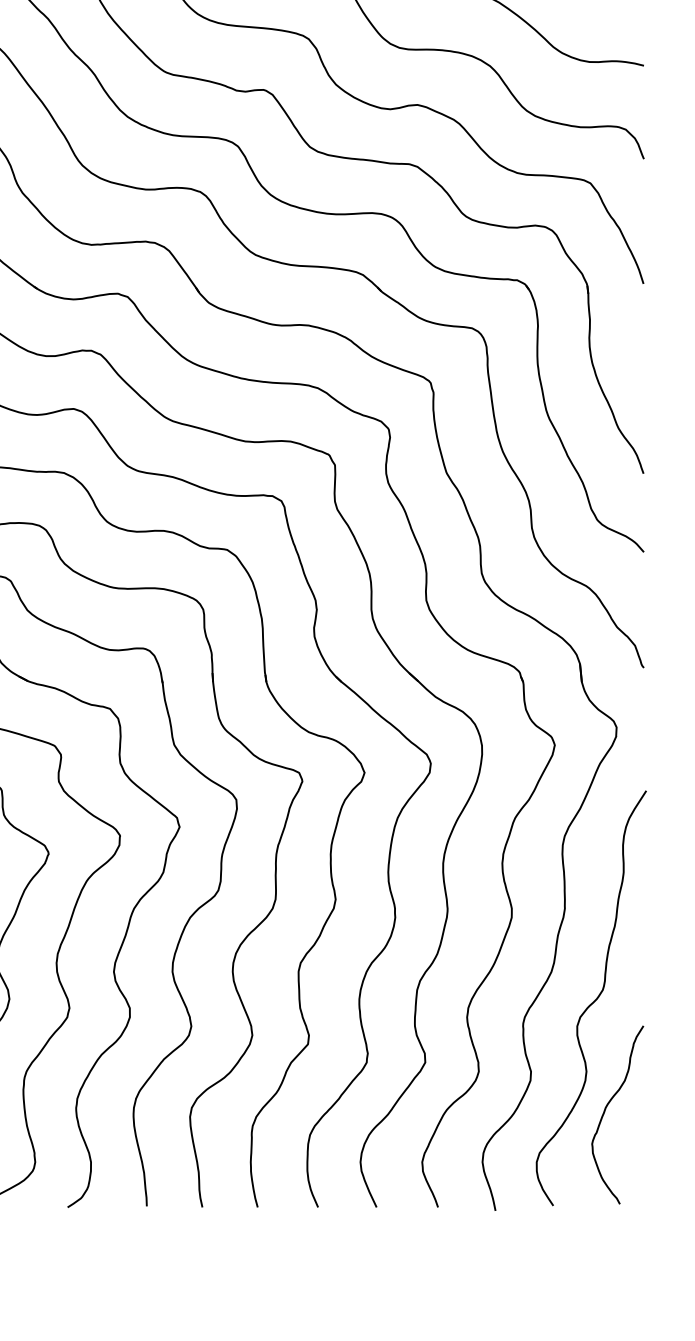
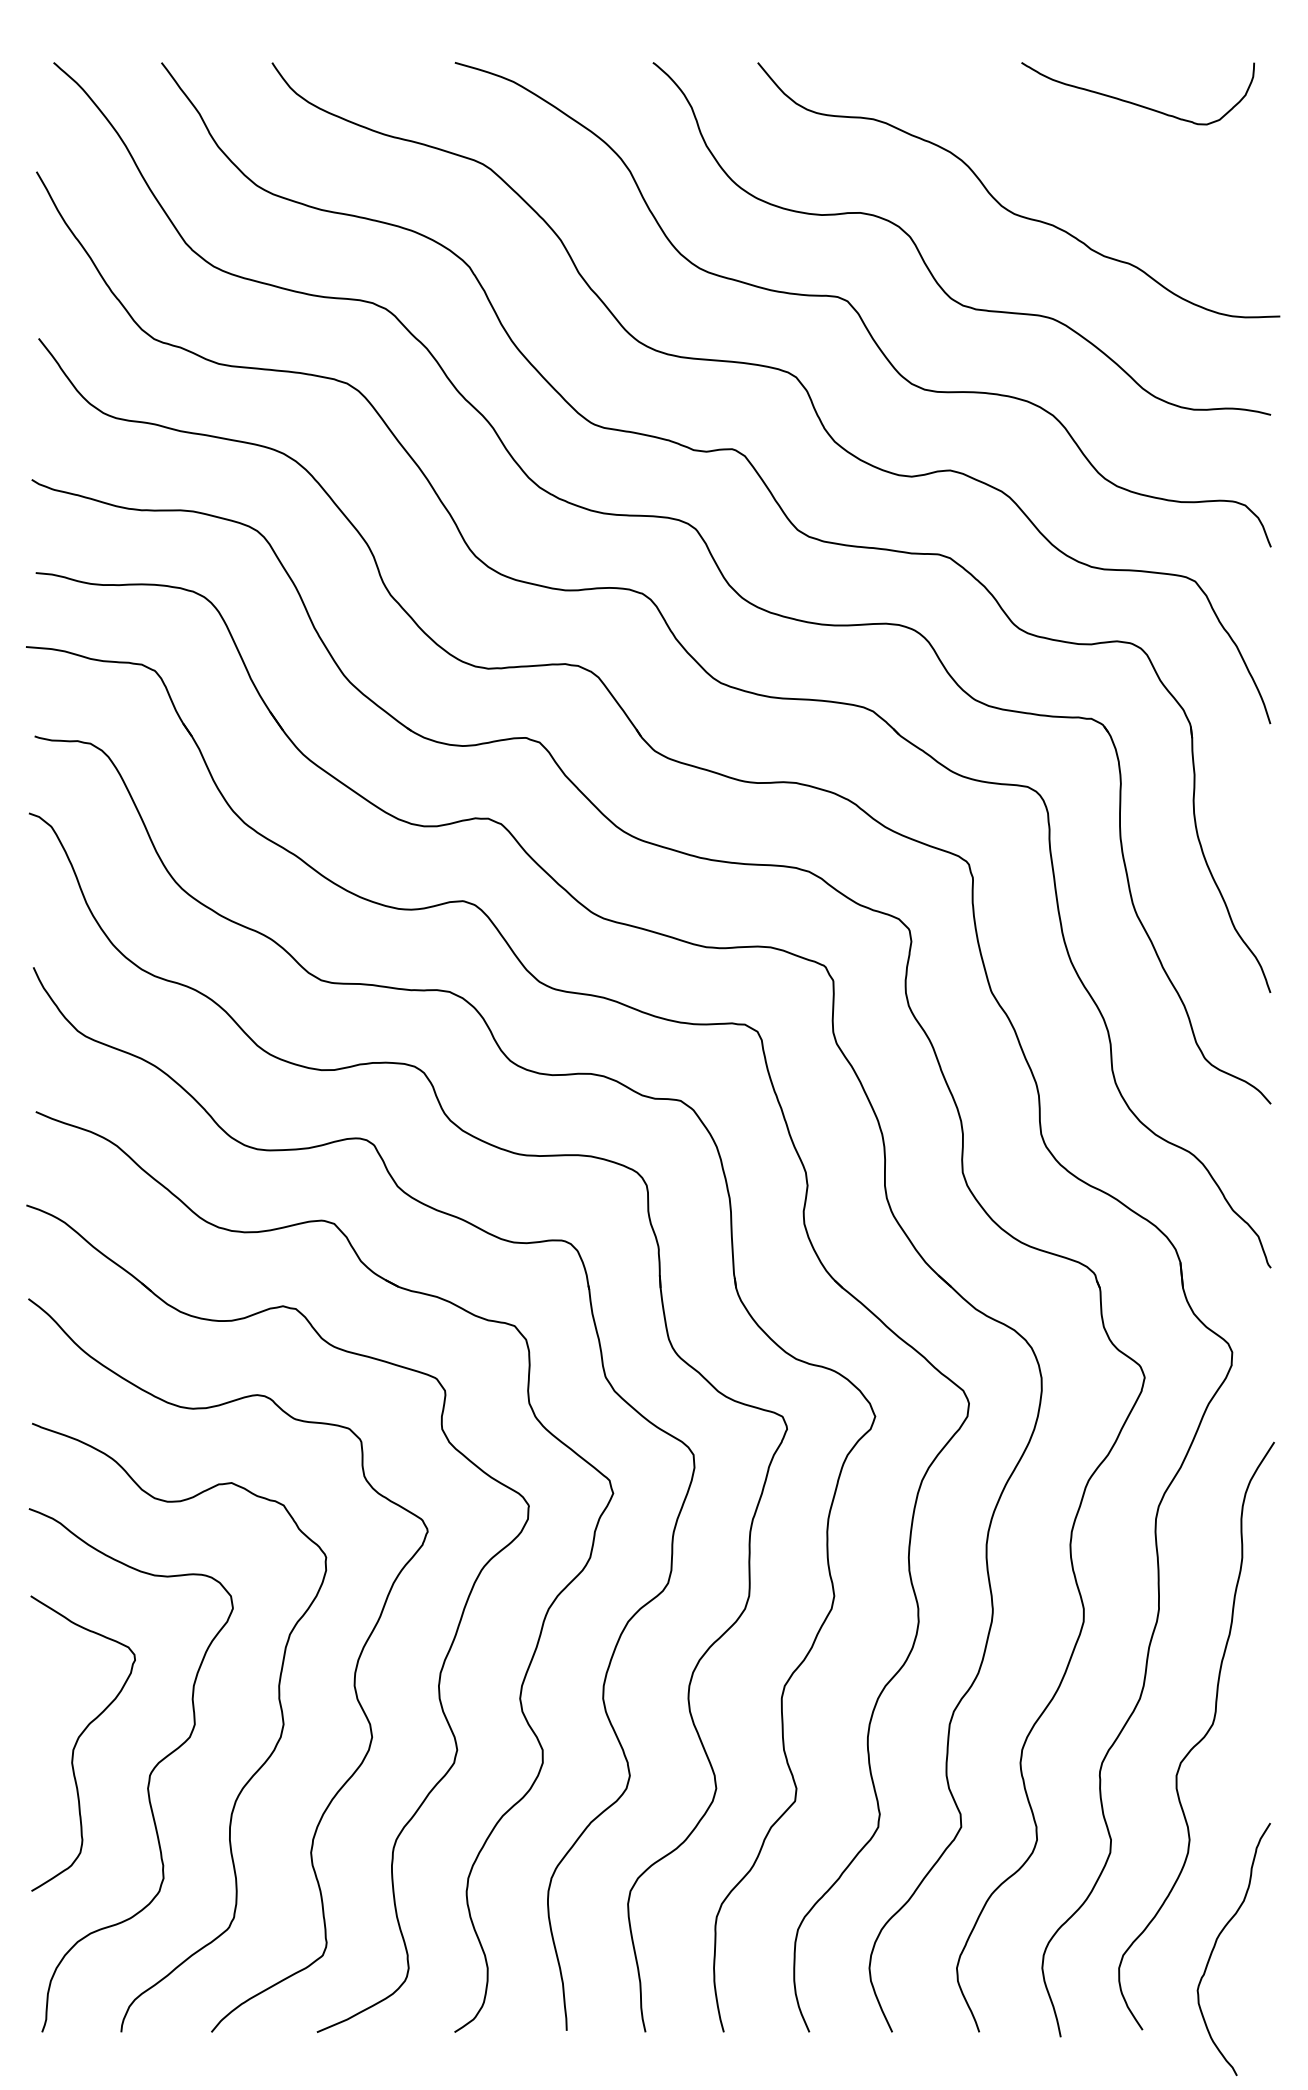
curve: (605, 1110) -> (1216, 1943), moved

